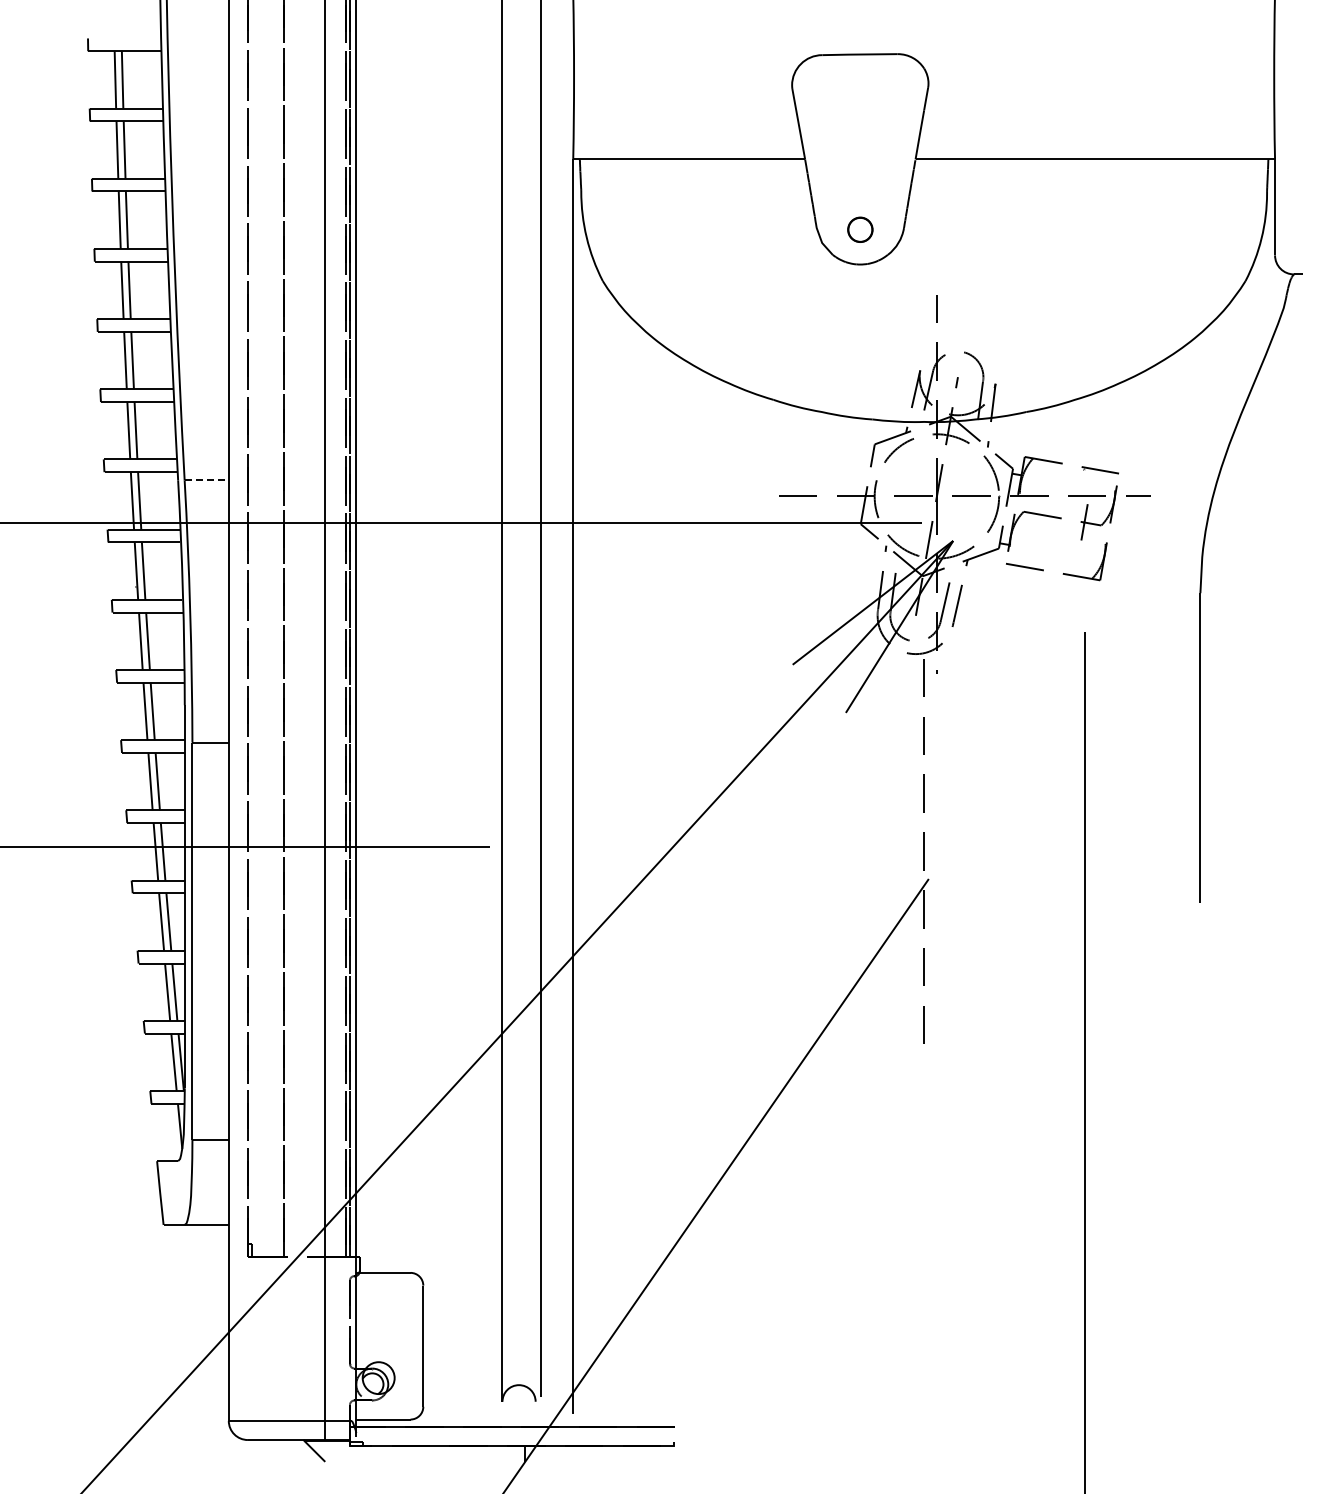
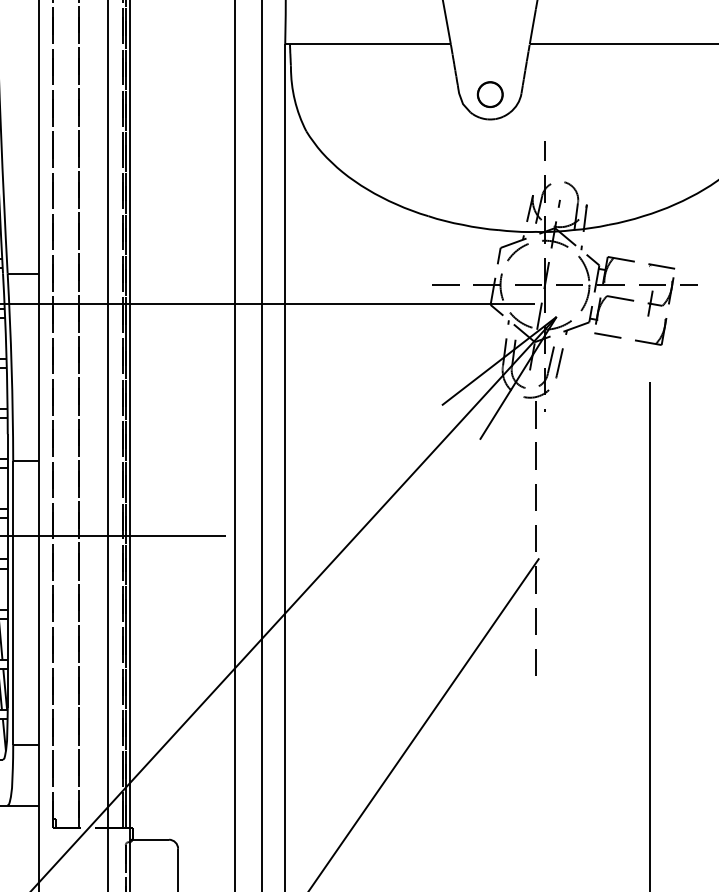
part: (860, 229) -> (490, 94), size x1.43
line: (207, 480) -> (23, 273), dashed -> solid

